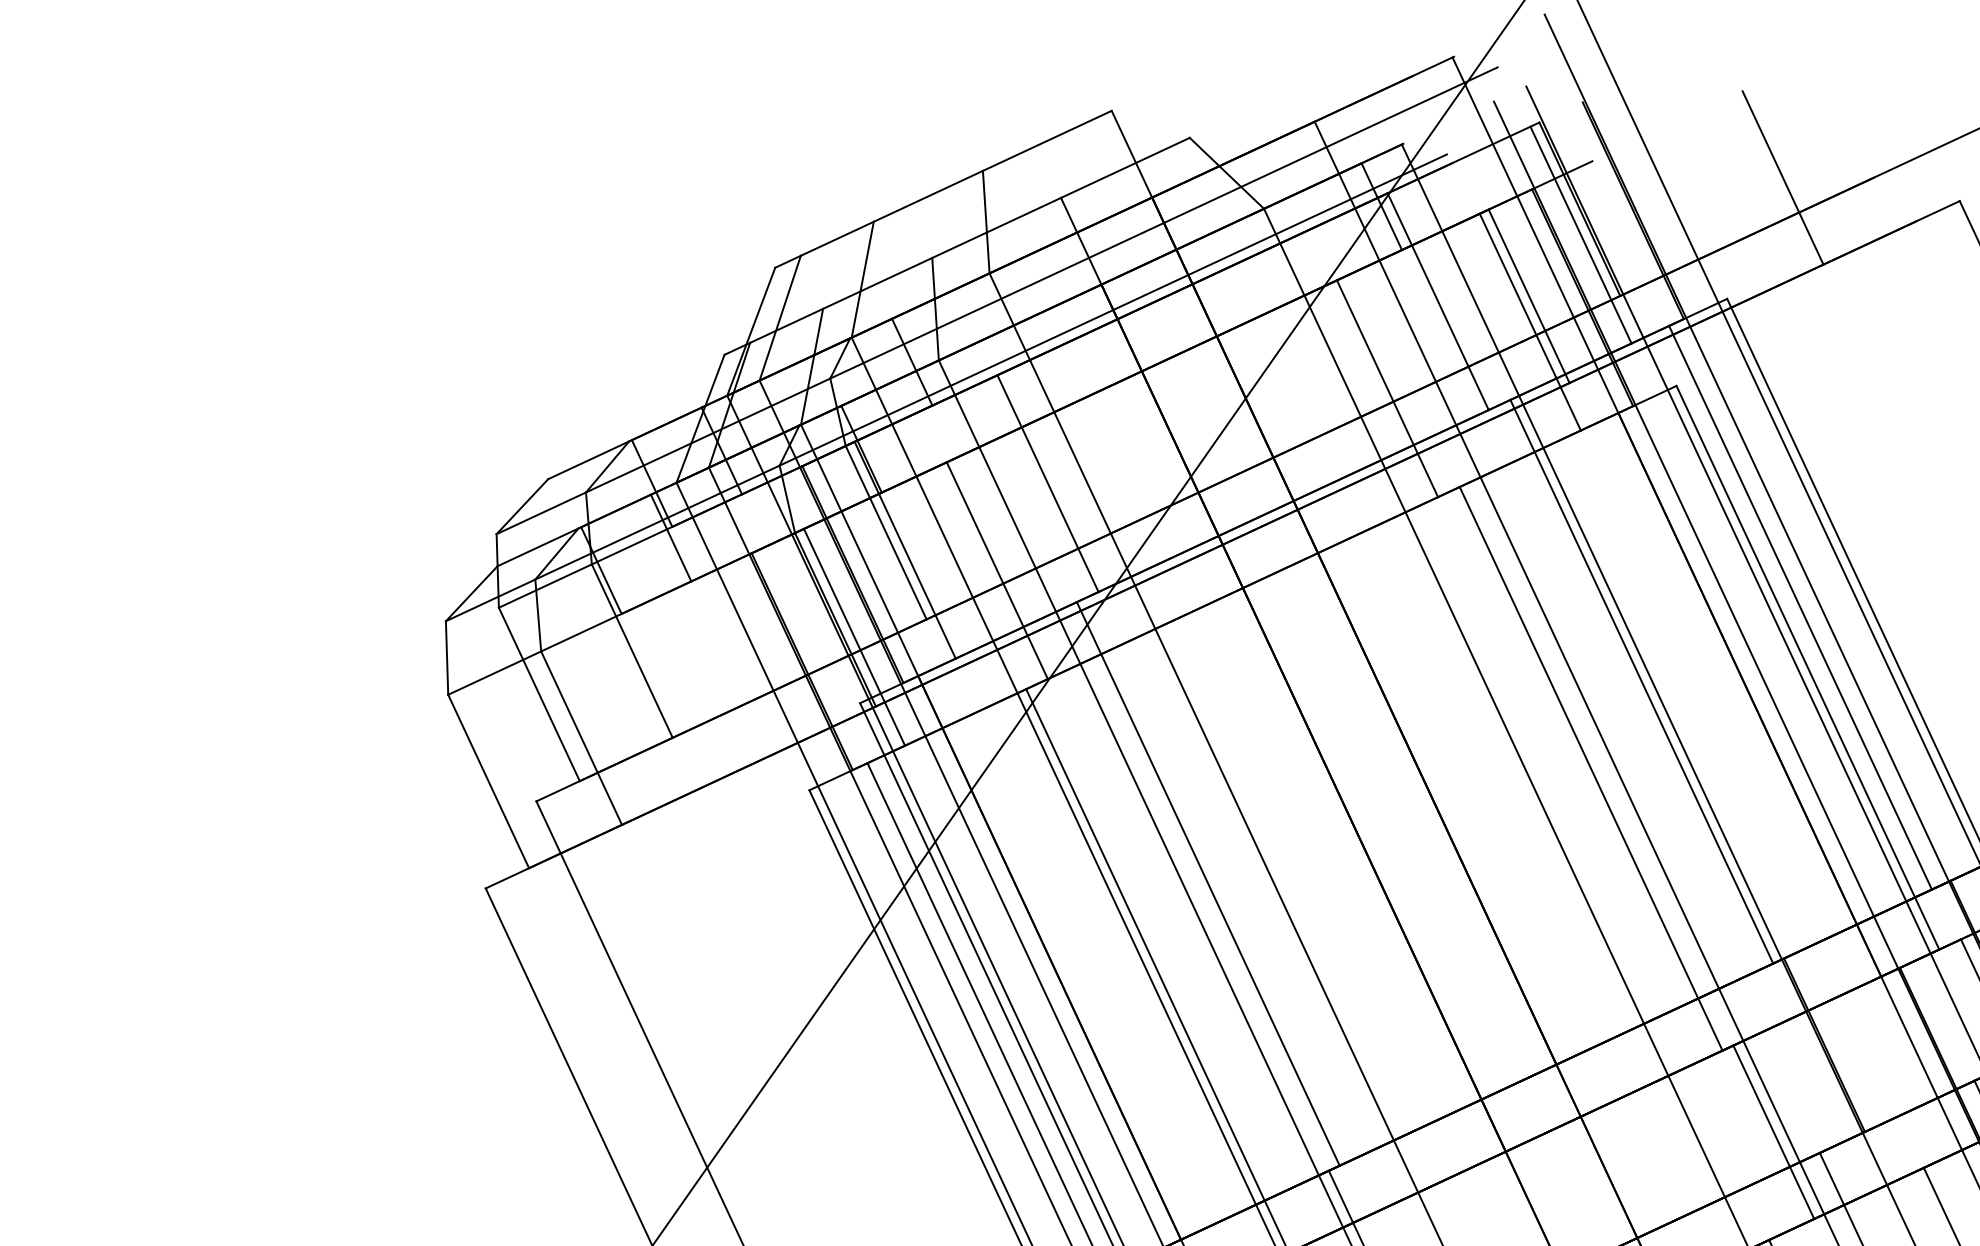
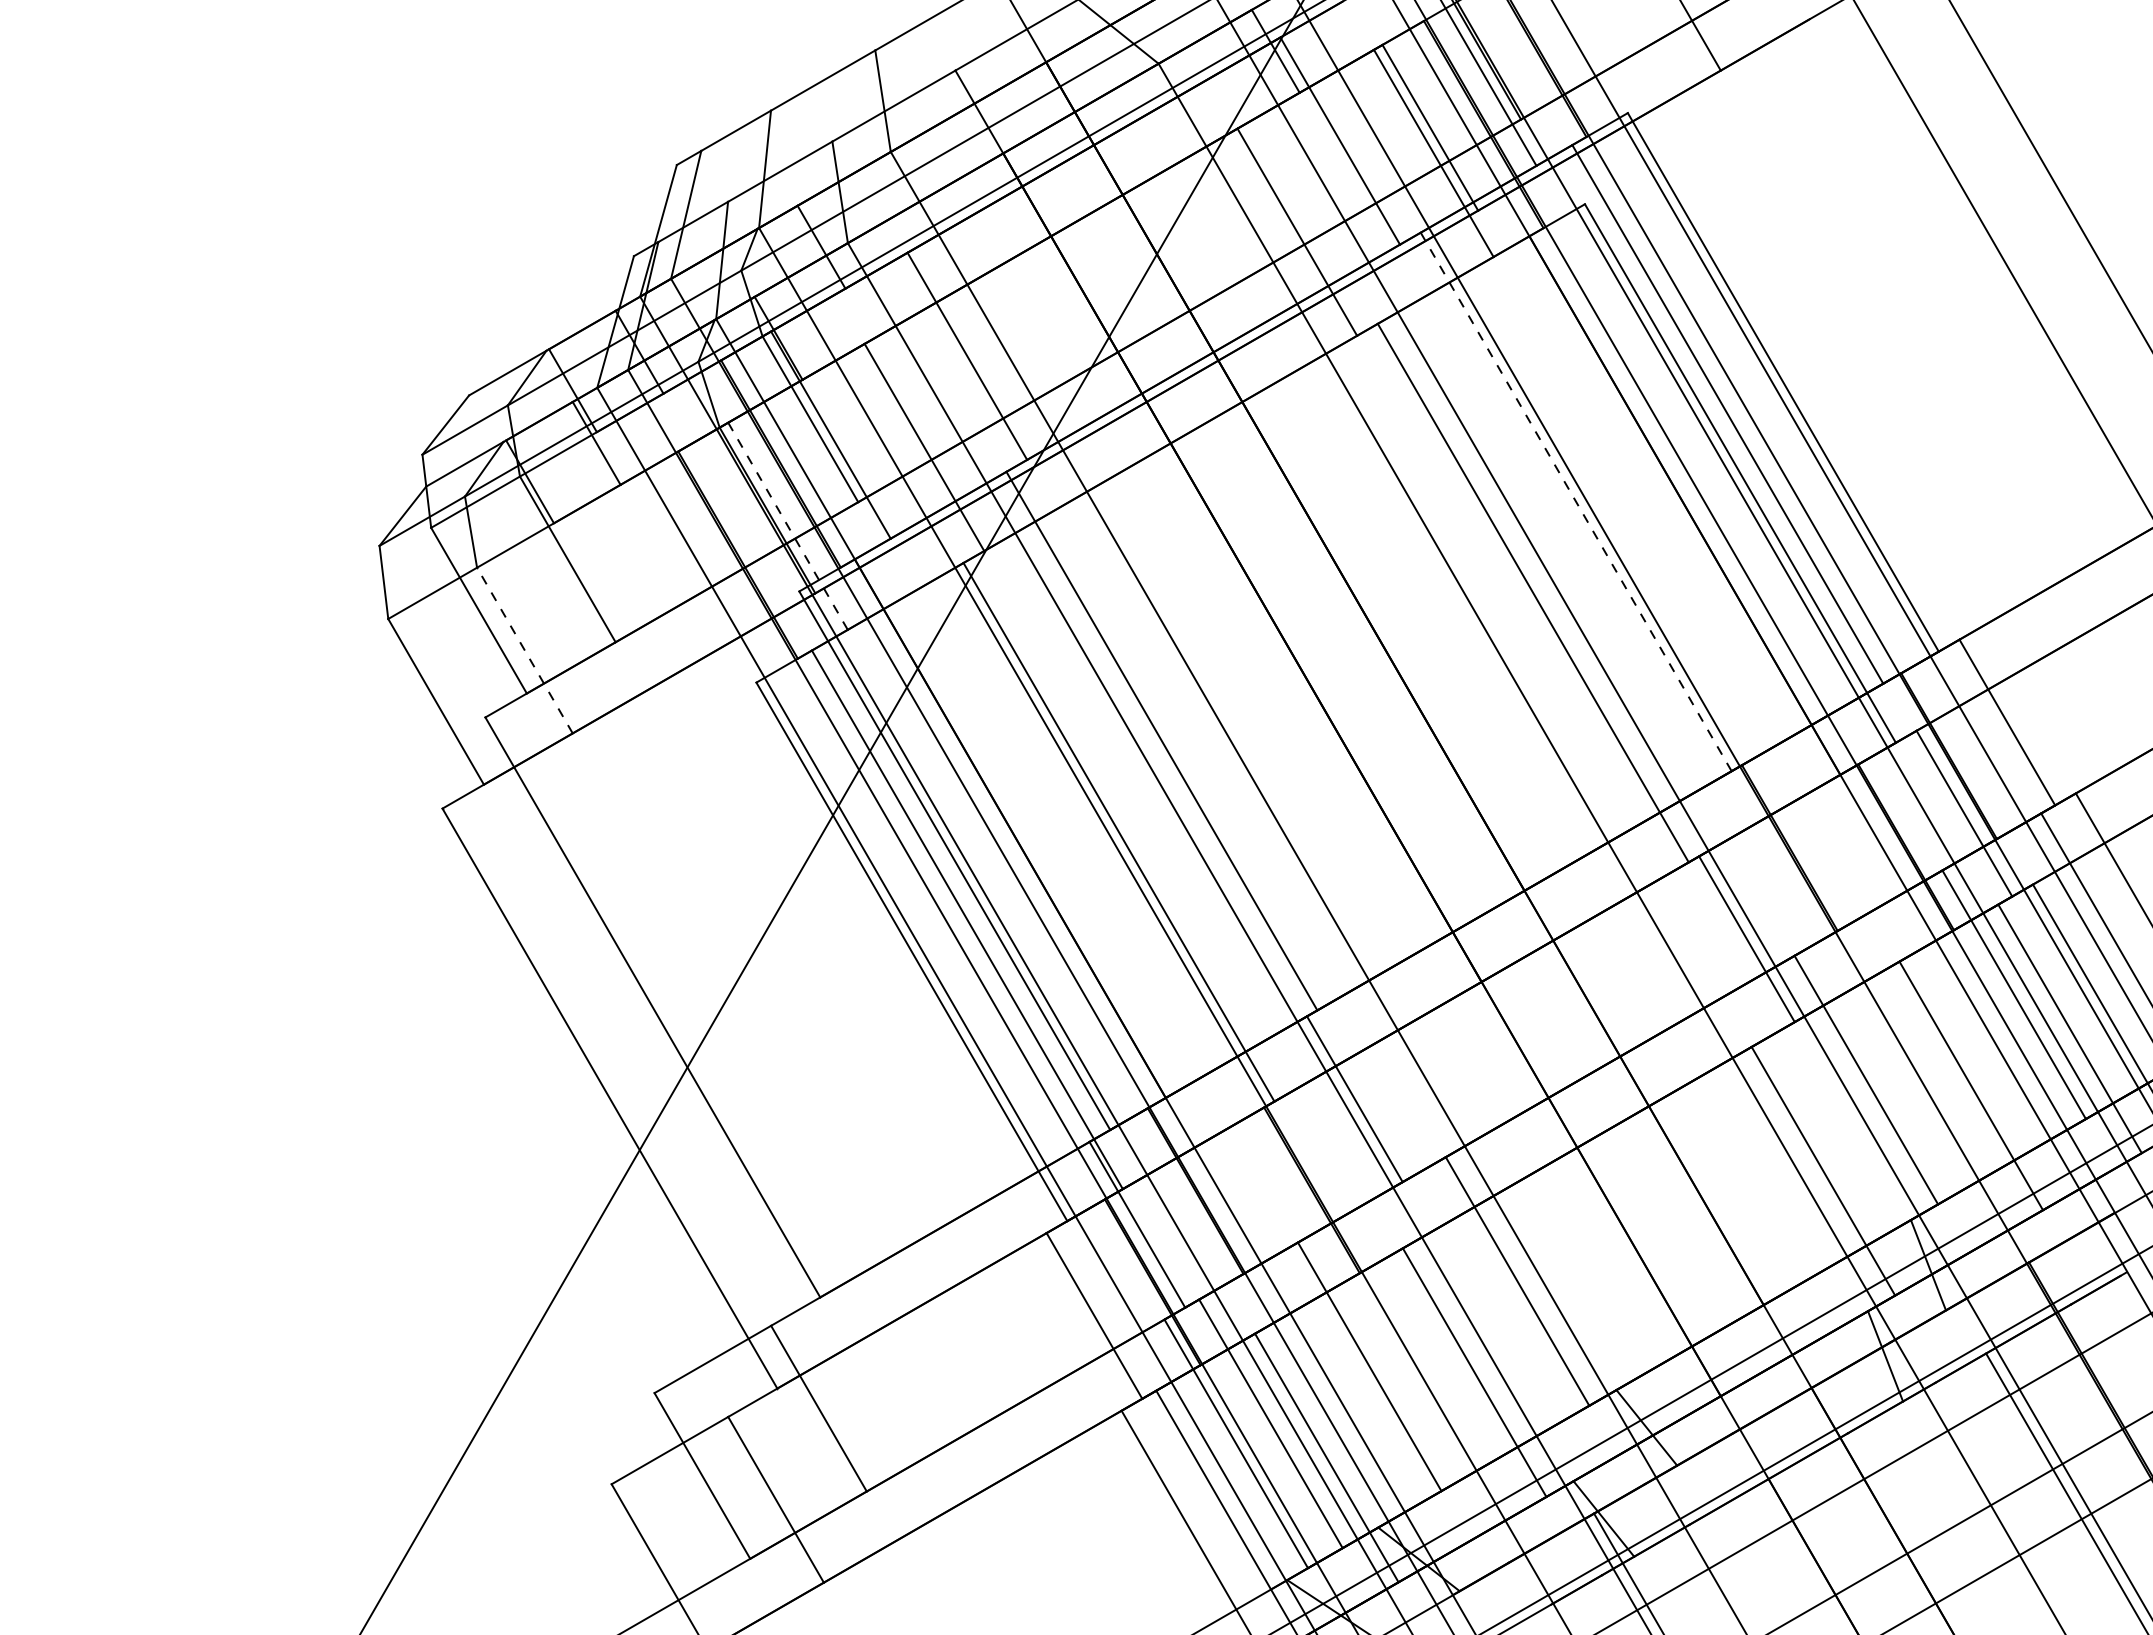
line: (854, 637) -> (788, 526), solid -> dashed
line: (1642, 681) -> (1576, 501), solid -> dashed
line: (581, 738) -> (524, 650), solid -> dashed

